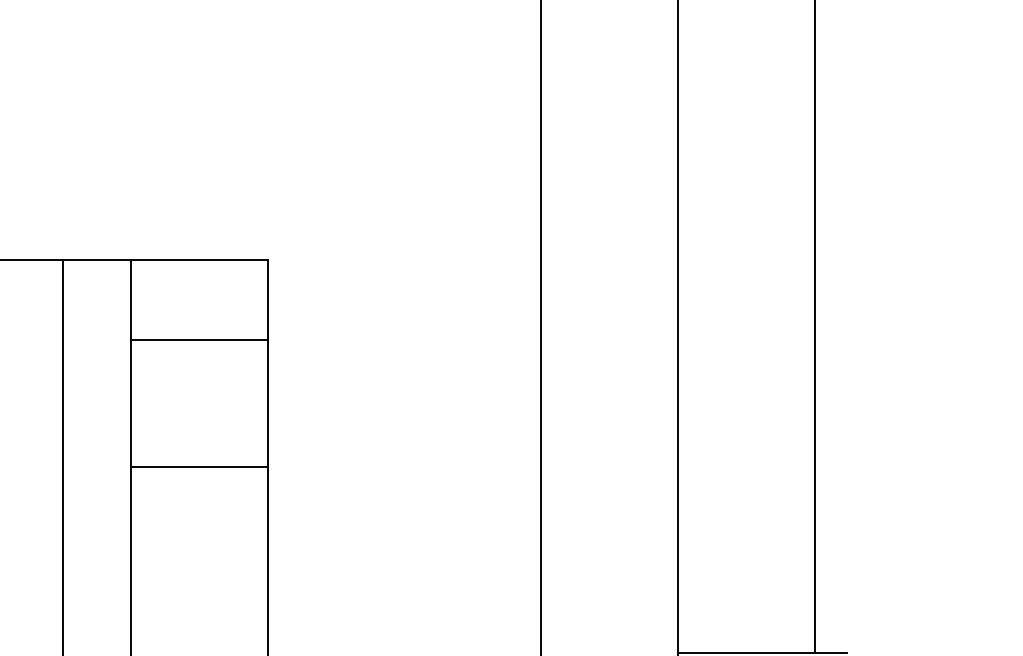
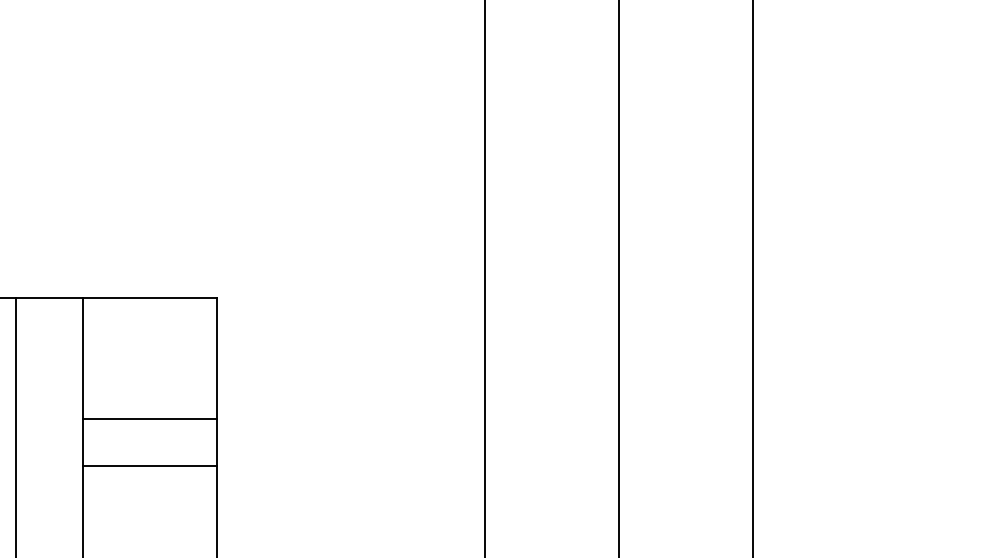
line: (198, 339) -> (149, 419), moved
line: (198, 467) -> (149, 466), moved

